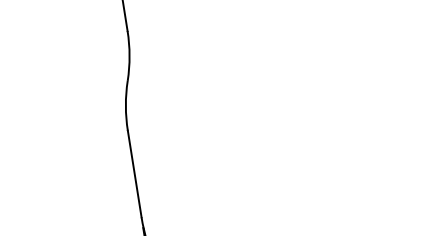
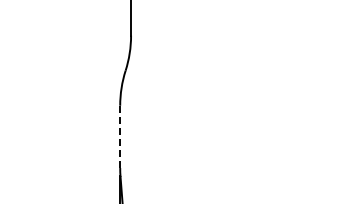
line: (135, 174) -> (120, 137), solid -> dashed

